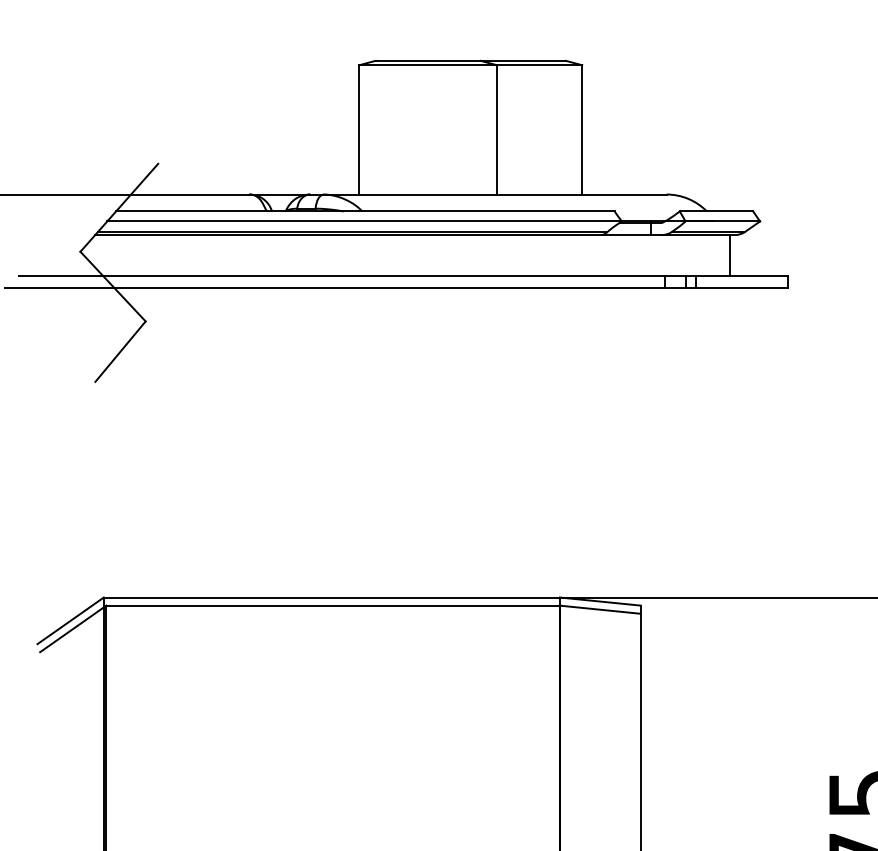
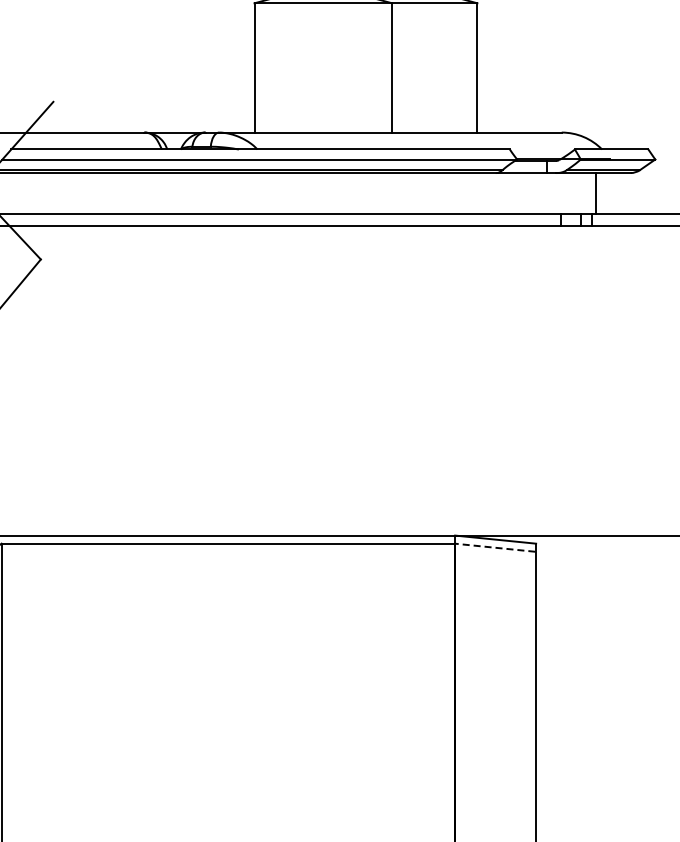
line: (730, 255) -> (596, 193), moved
line: (599, 609) -> (494, 547), solid -> dashed

